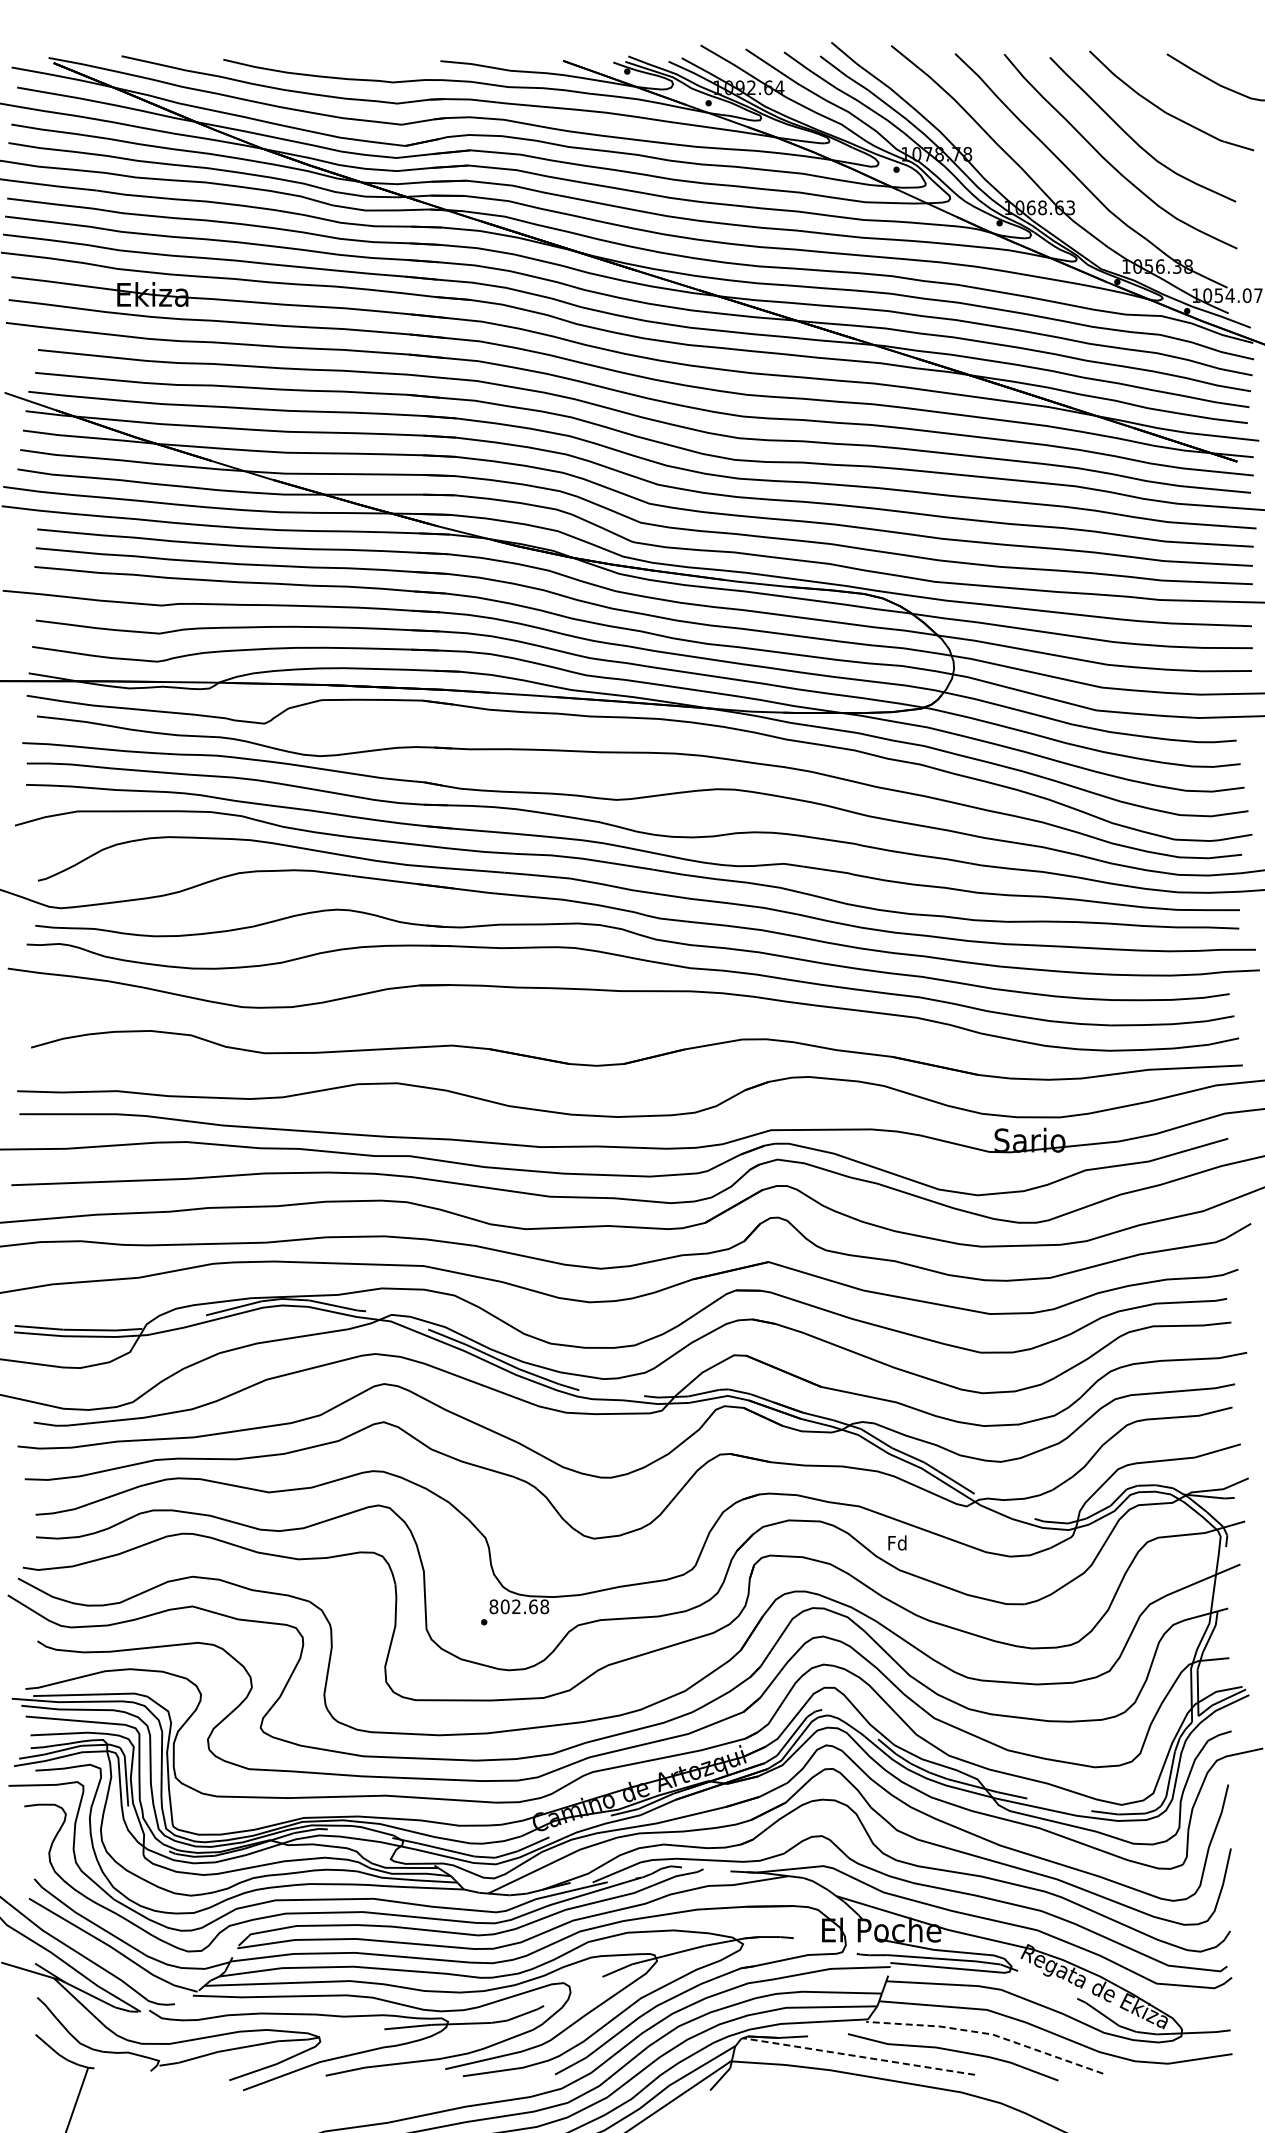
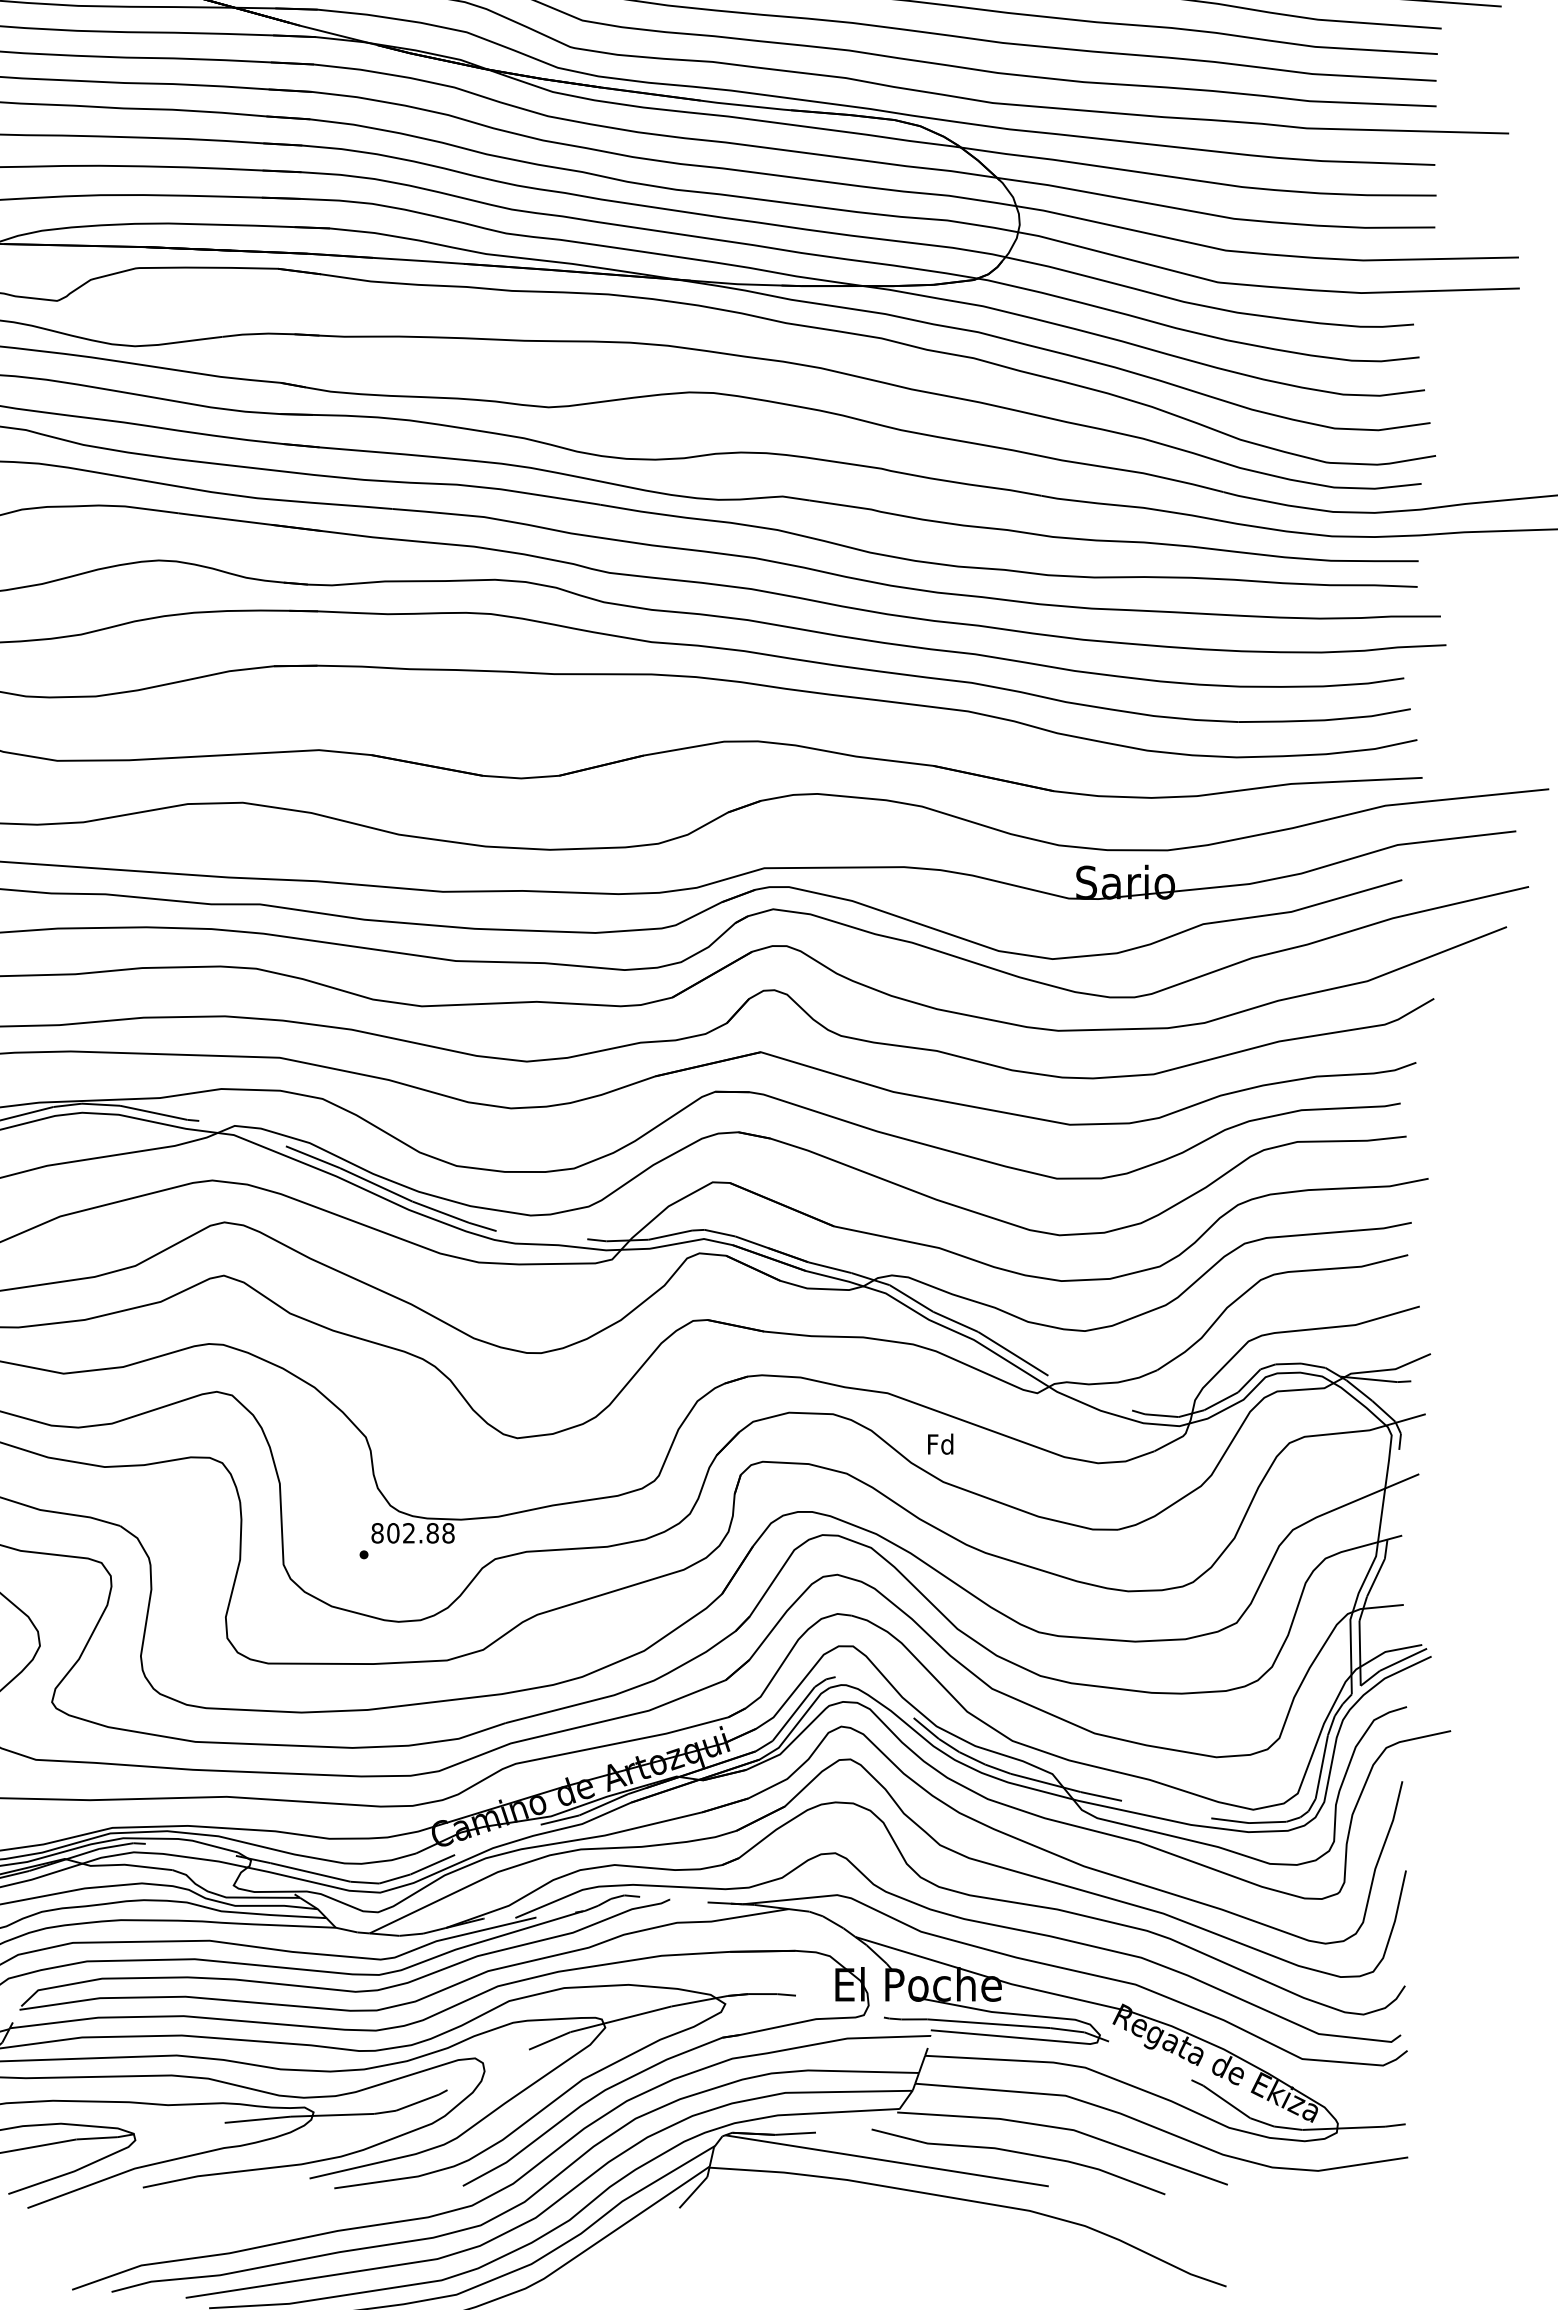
text: (533, 1606) -> (432, 1532), 802.68 -> 802.88
line: (987, 2033) -> (1066, 2128), dashed -> solid
line: (858, 2056) -> (886, 2160), dashed -> solid

